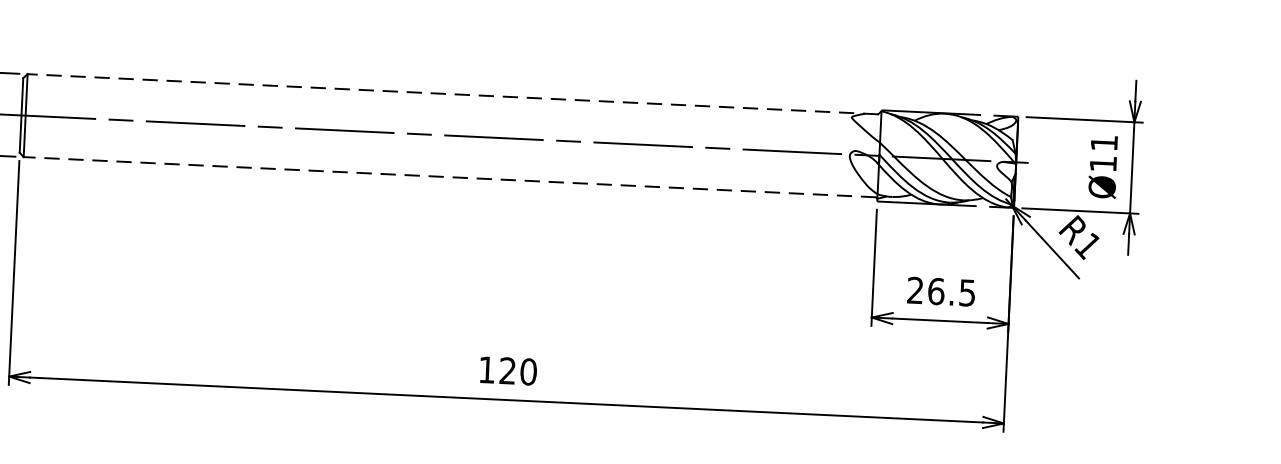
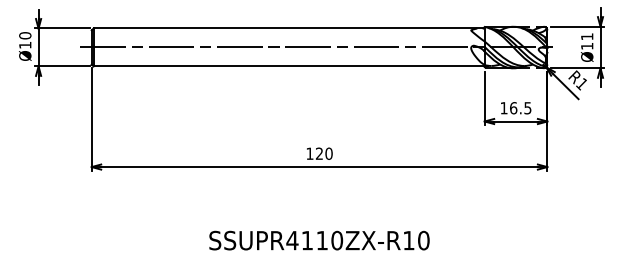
line: (453, 94) -> (288, 28), dashed -> solid
line: (449, 177) -> (288, 66), dashed -> solid
text: (914, 291) -> (503, 108), 26.5 -> 16.5

